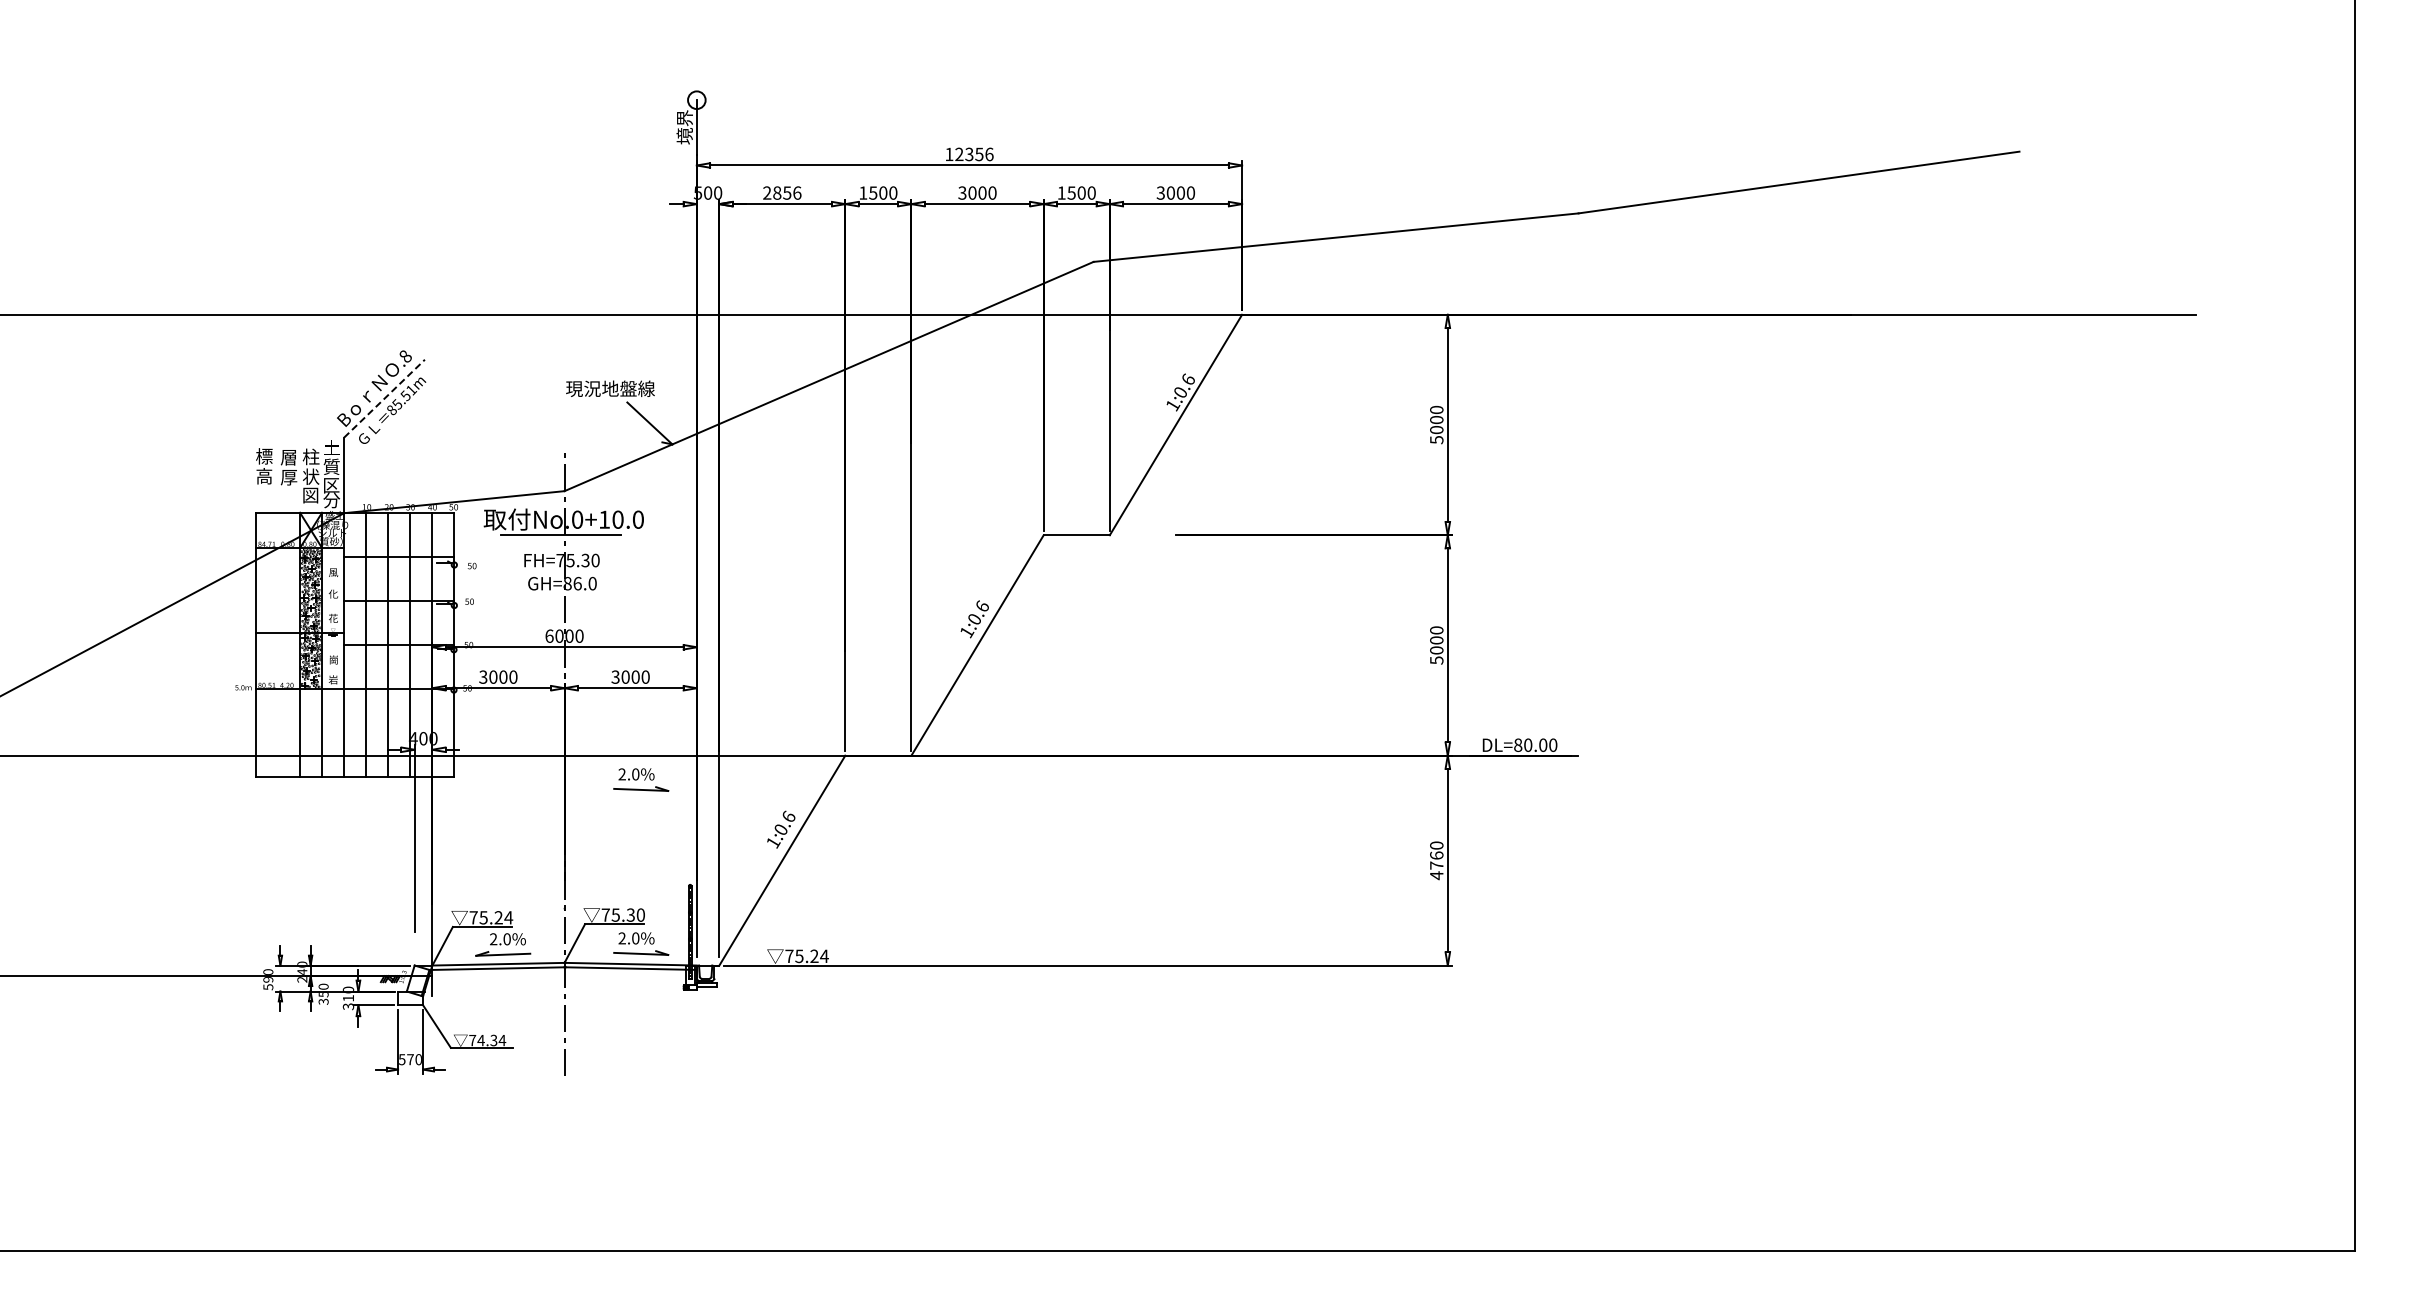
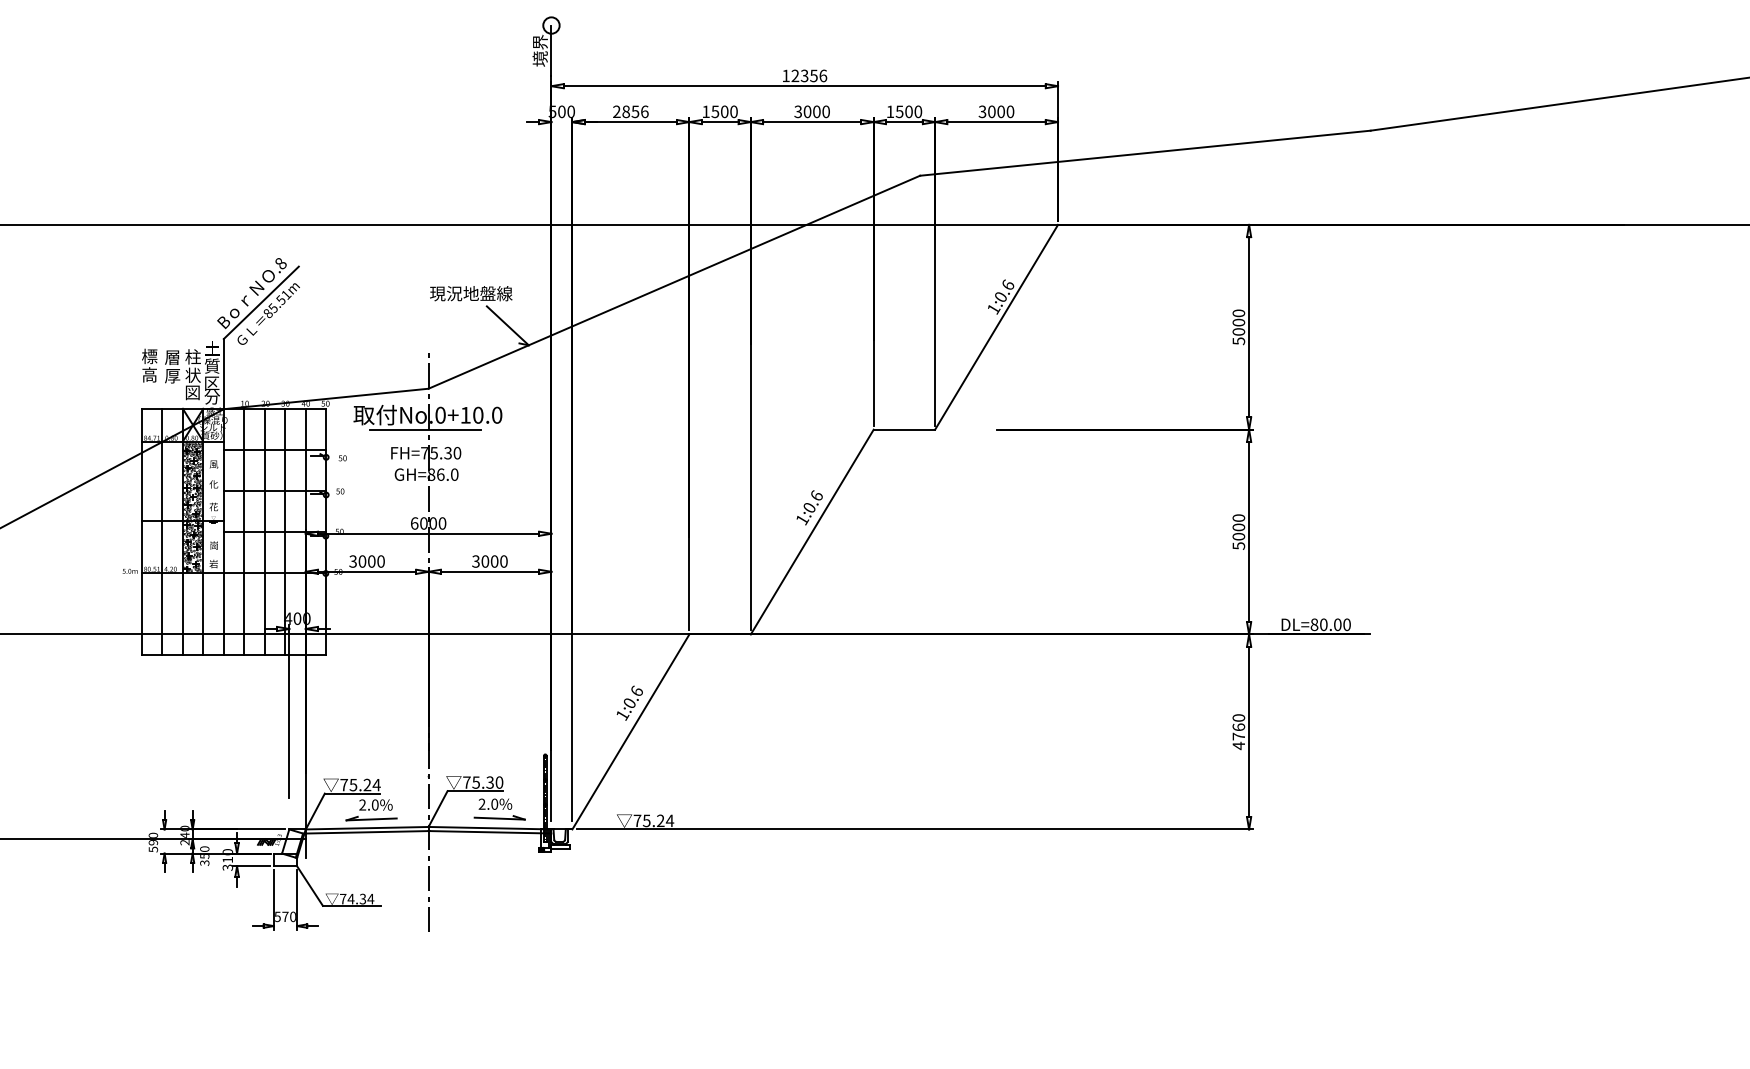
line: (384, 398) -> (261, 302), dashed -> solid
line: (278, 644) -> (162, 531), added
part: (641, 779) -> (500, 656), removed

